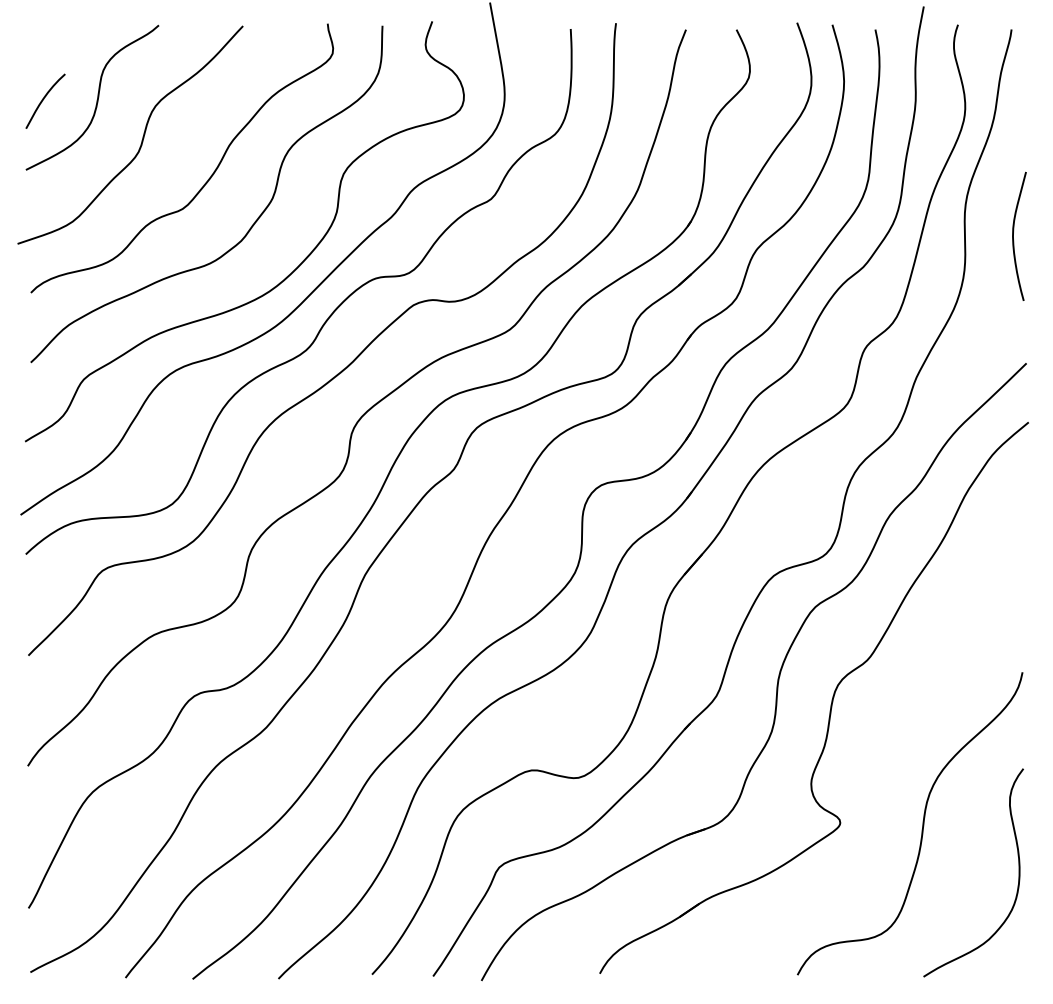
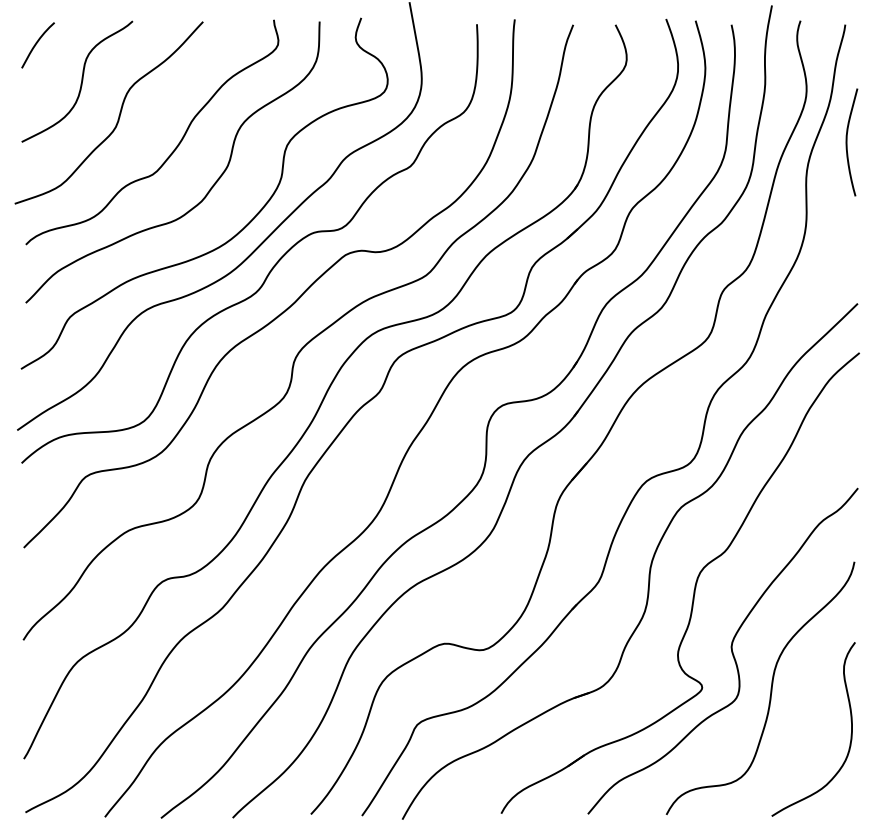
curve: (44, 99) -> (37, 43), moved
curve: (1013, 235) -> (846, 141), moved
curve: (874, 776) -> (730, 648), added

